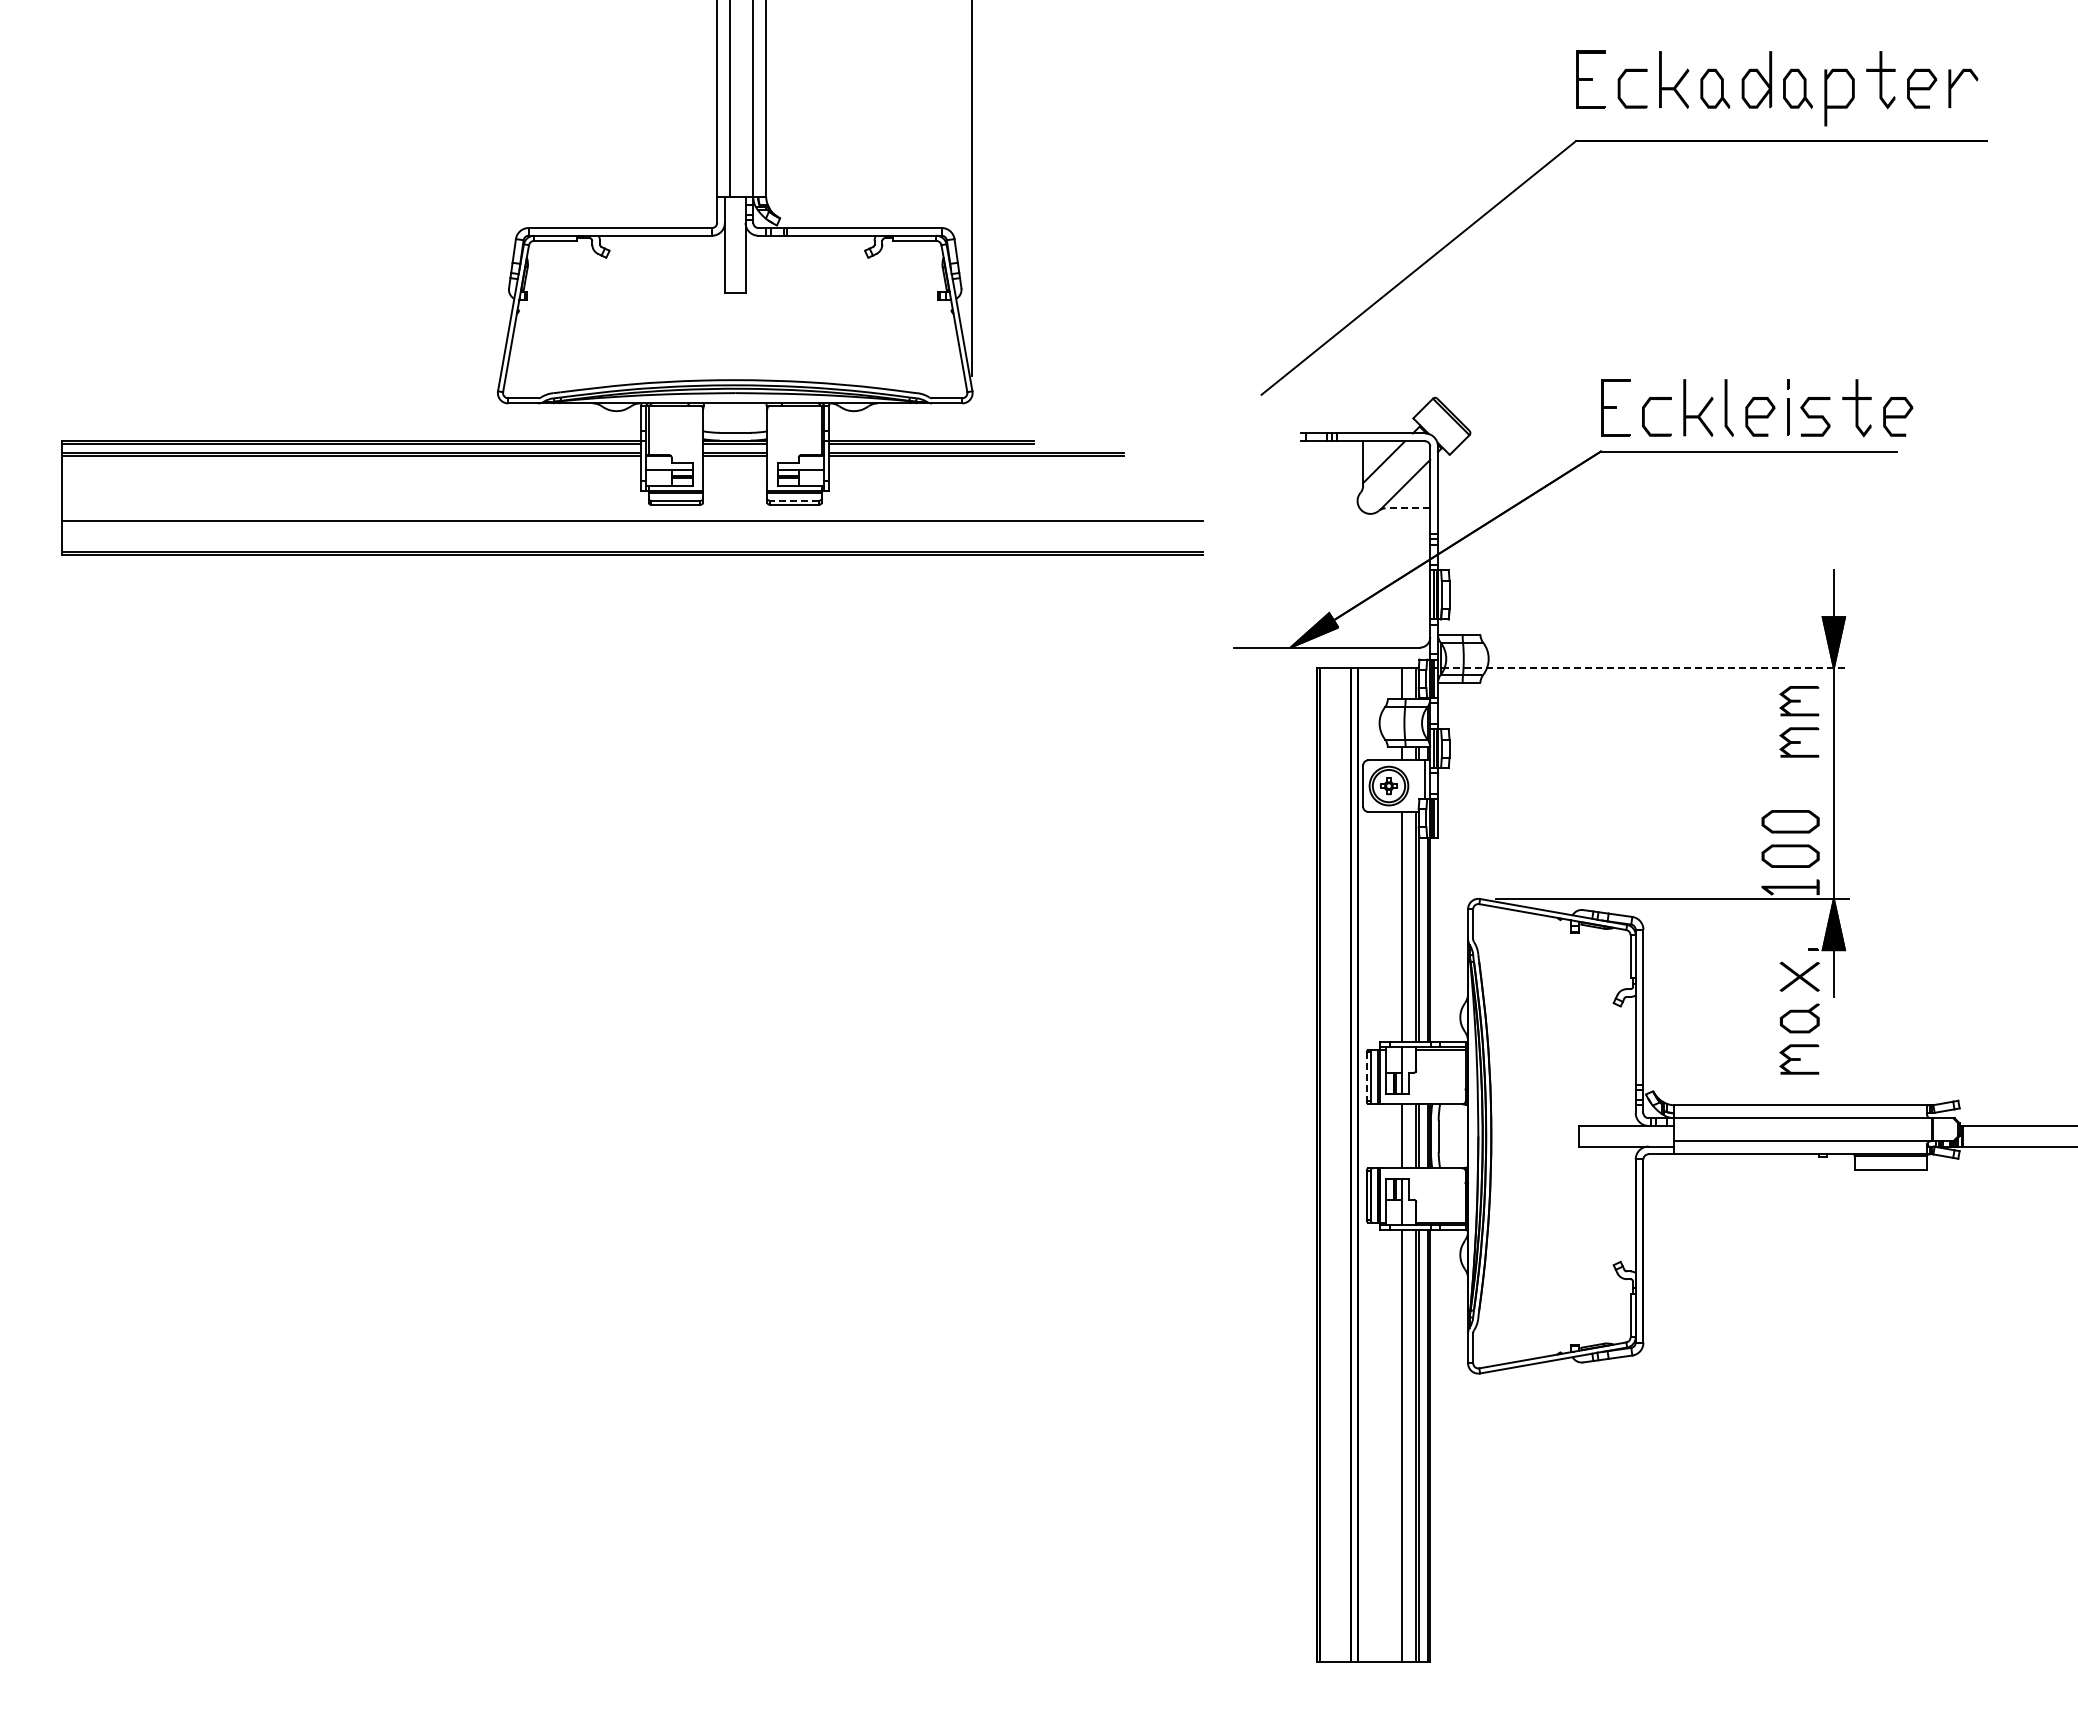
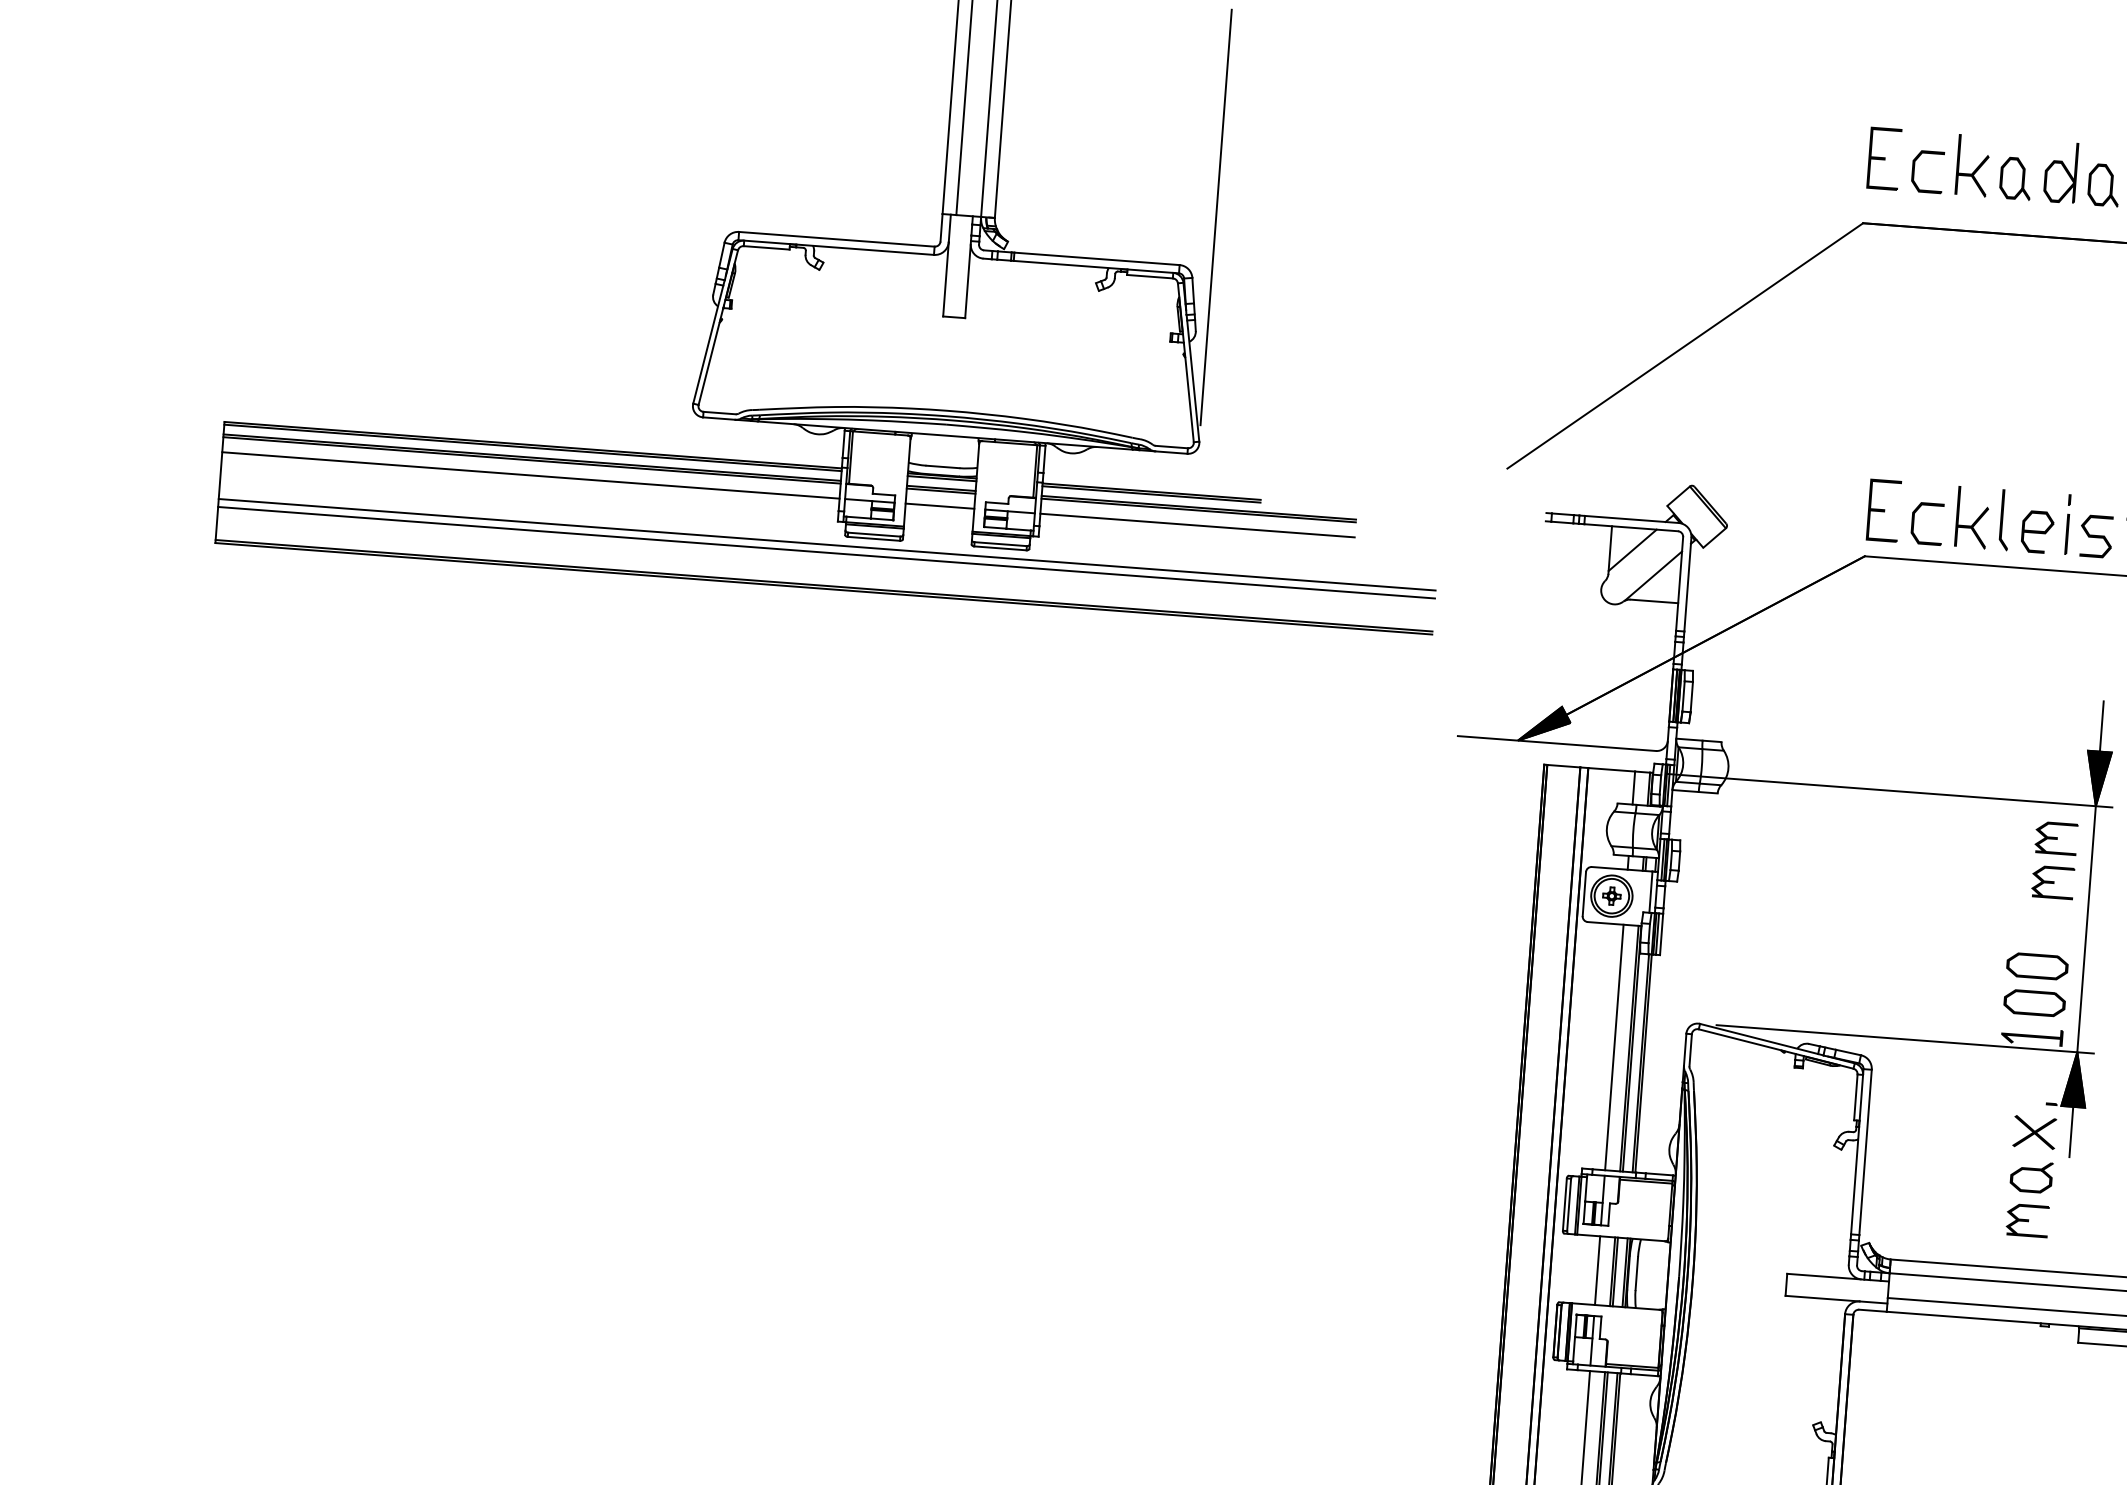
line: (351, 469) -> (530, 475), added
line: (735, 469) -> (940, 506), added
line: (976, 469) -> (1197, 525), added
line: (794, 500) -> (1000, 543), dashed -> solid
line: (1407, 508) -> (1653, 601), dashed -> solid
line: (632, 513) -> (826, 544), added
line: (1640, 668) -> (1889, 790), dashed -> solid
line: (1366, 1076) -> (1564, 1204), dashed -> solid

